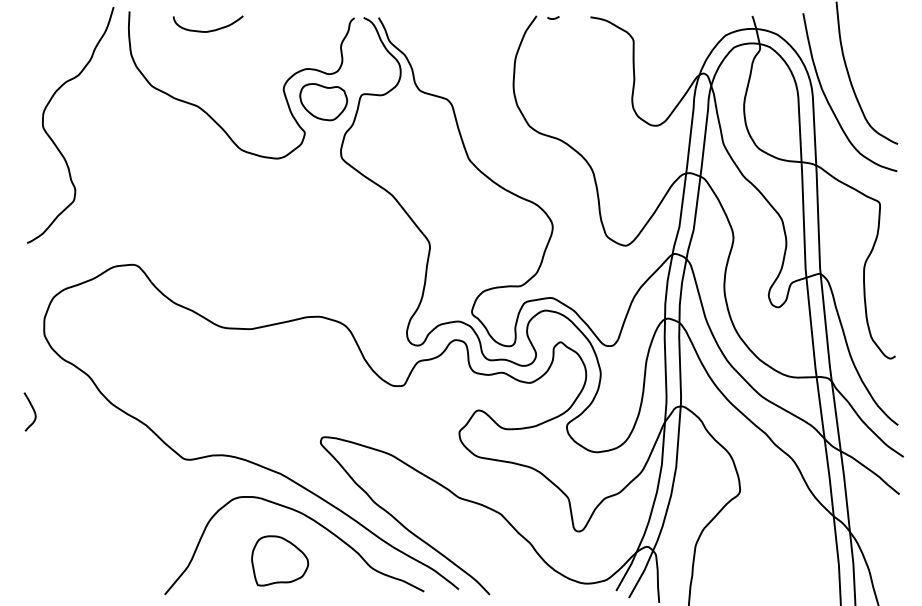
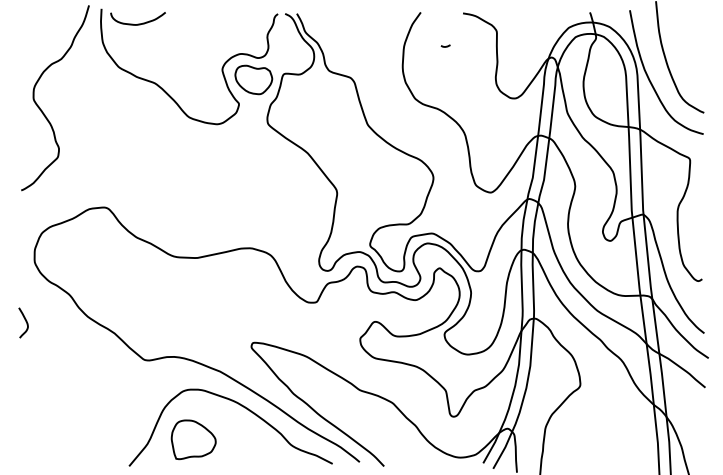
curve: (554, 17) -> (446, 45), moved
curve: (207, 30) -> (137, 23), moved
part: (280, 560) -> (194, 439), moved

